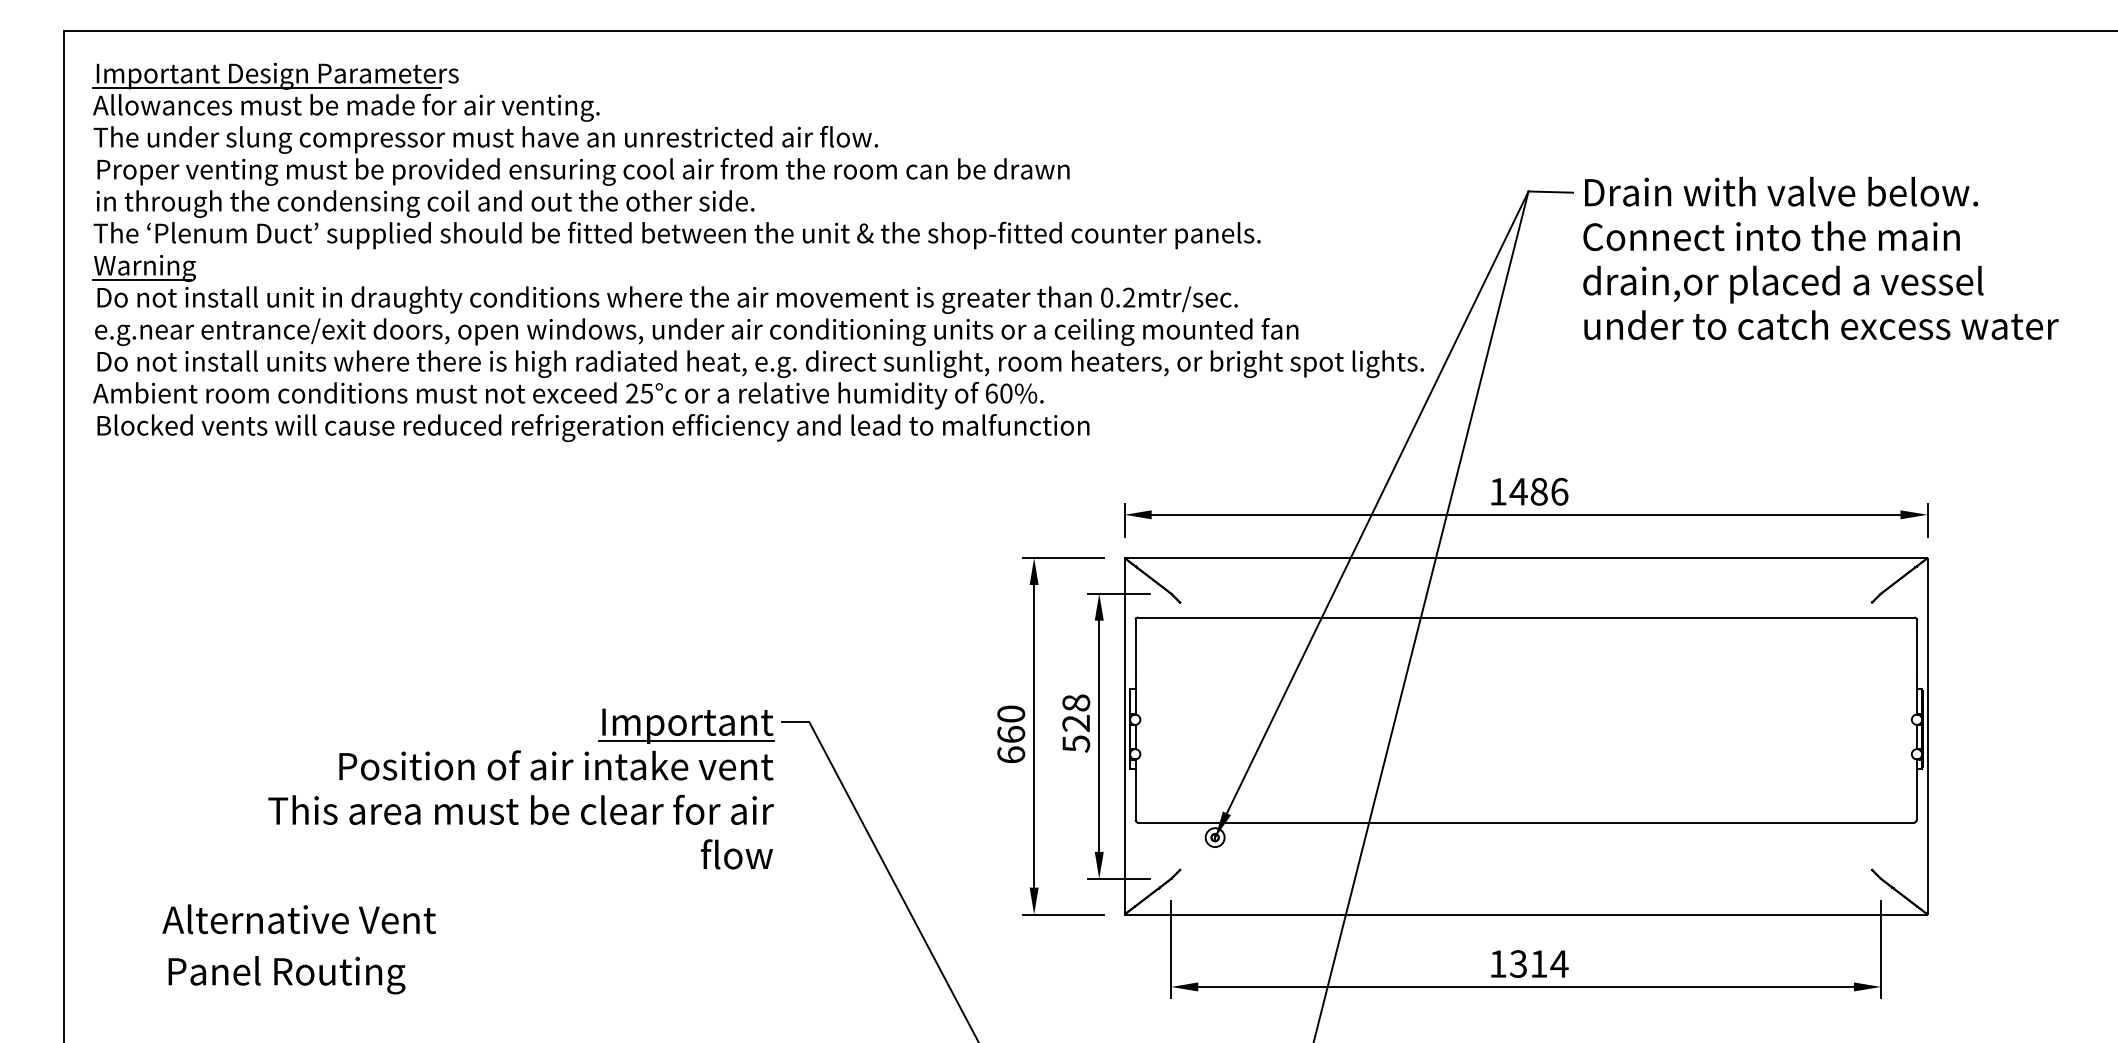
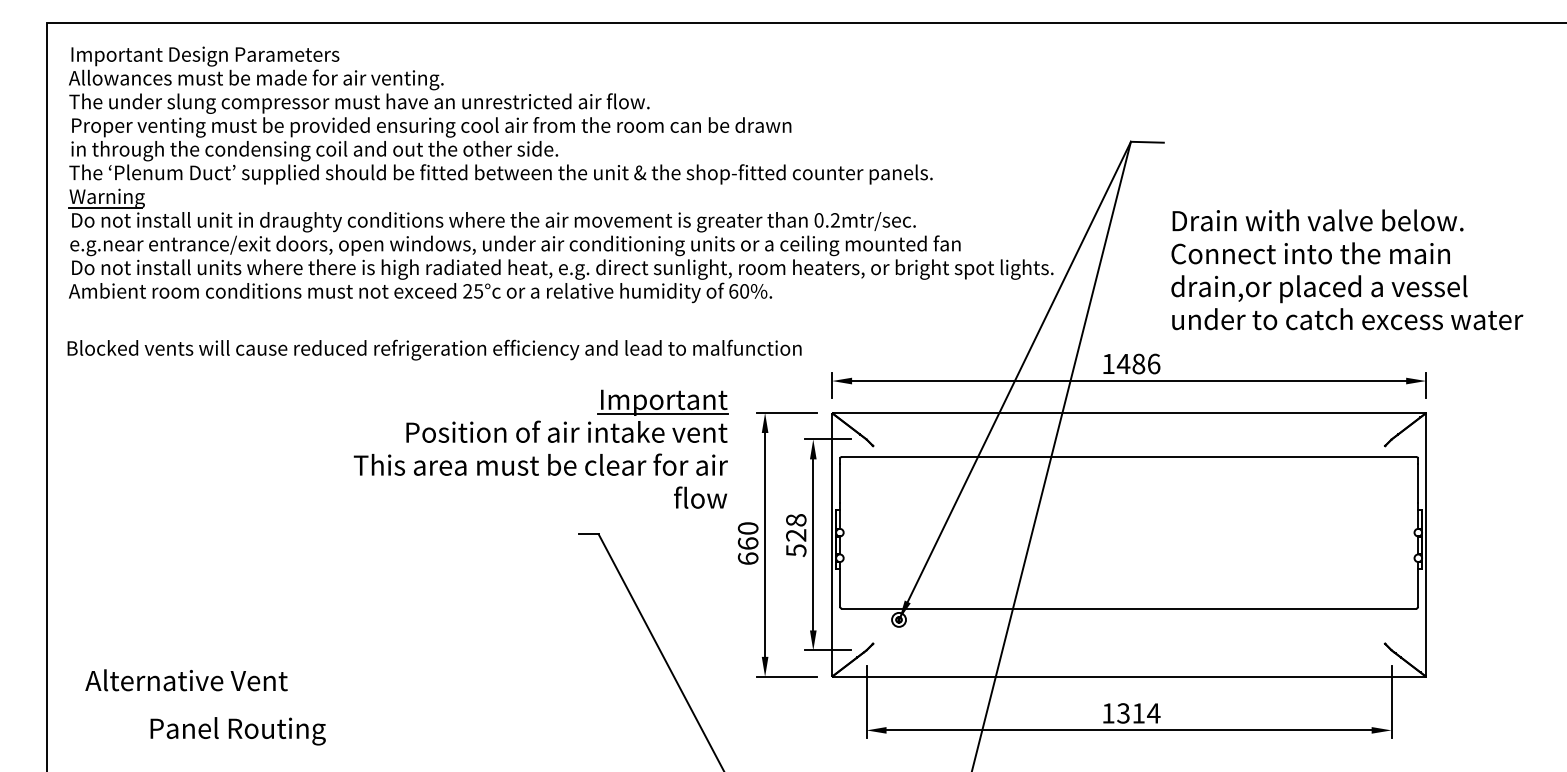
line: (266, 88) -> (197, 65), removed
text: (1820, 257) -> (1346, 269), moved
text: (593, 428) -> (434, 350), moved
part: (514, 780) -> (536, 442), moved
text: (298, 919) -> (186, 680), moved
text: (286, 975) -> (237, 731), moved

